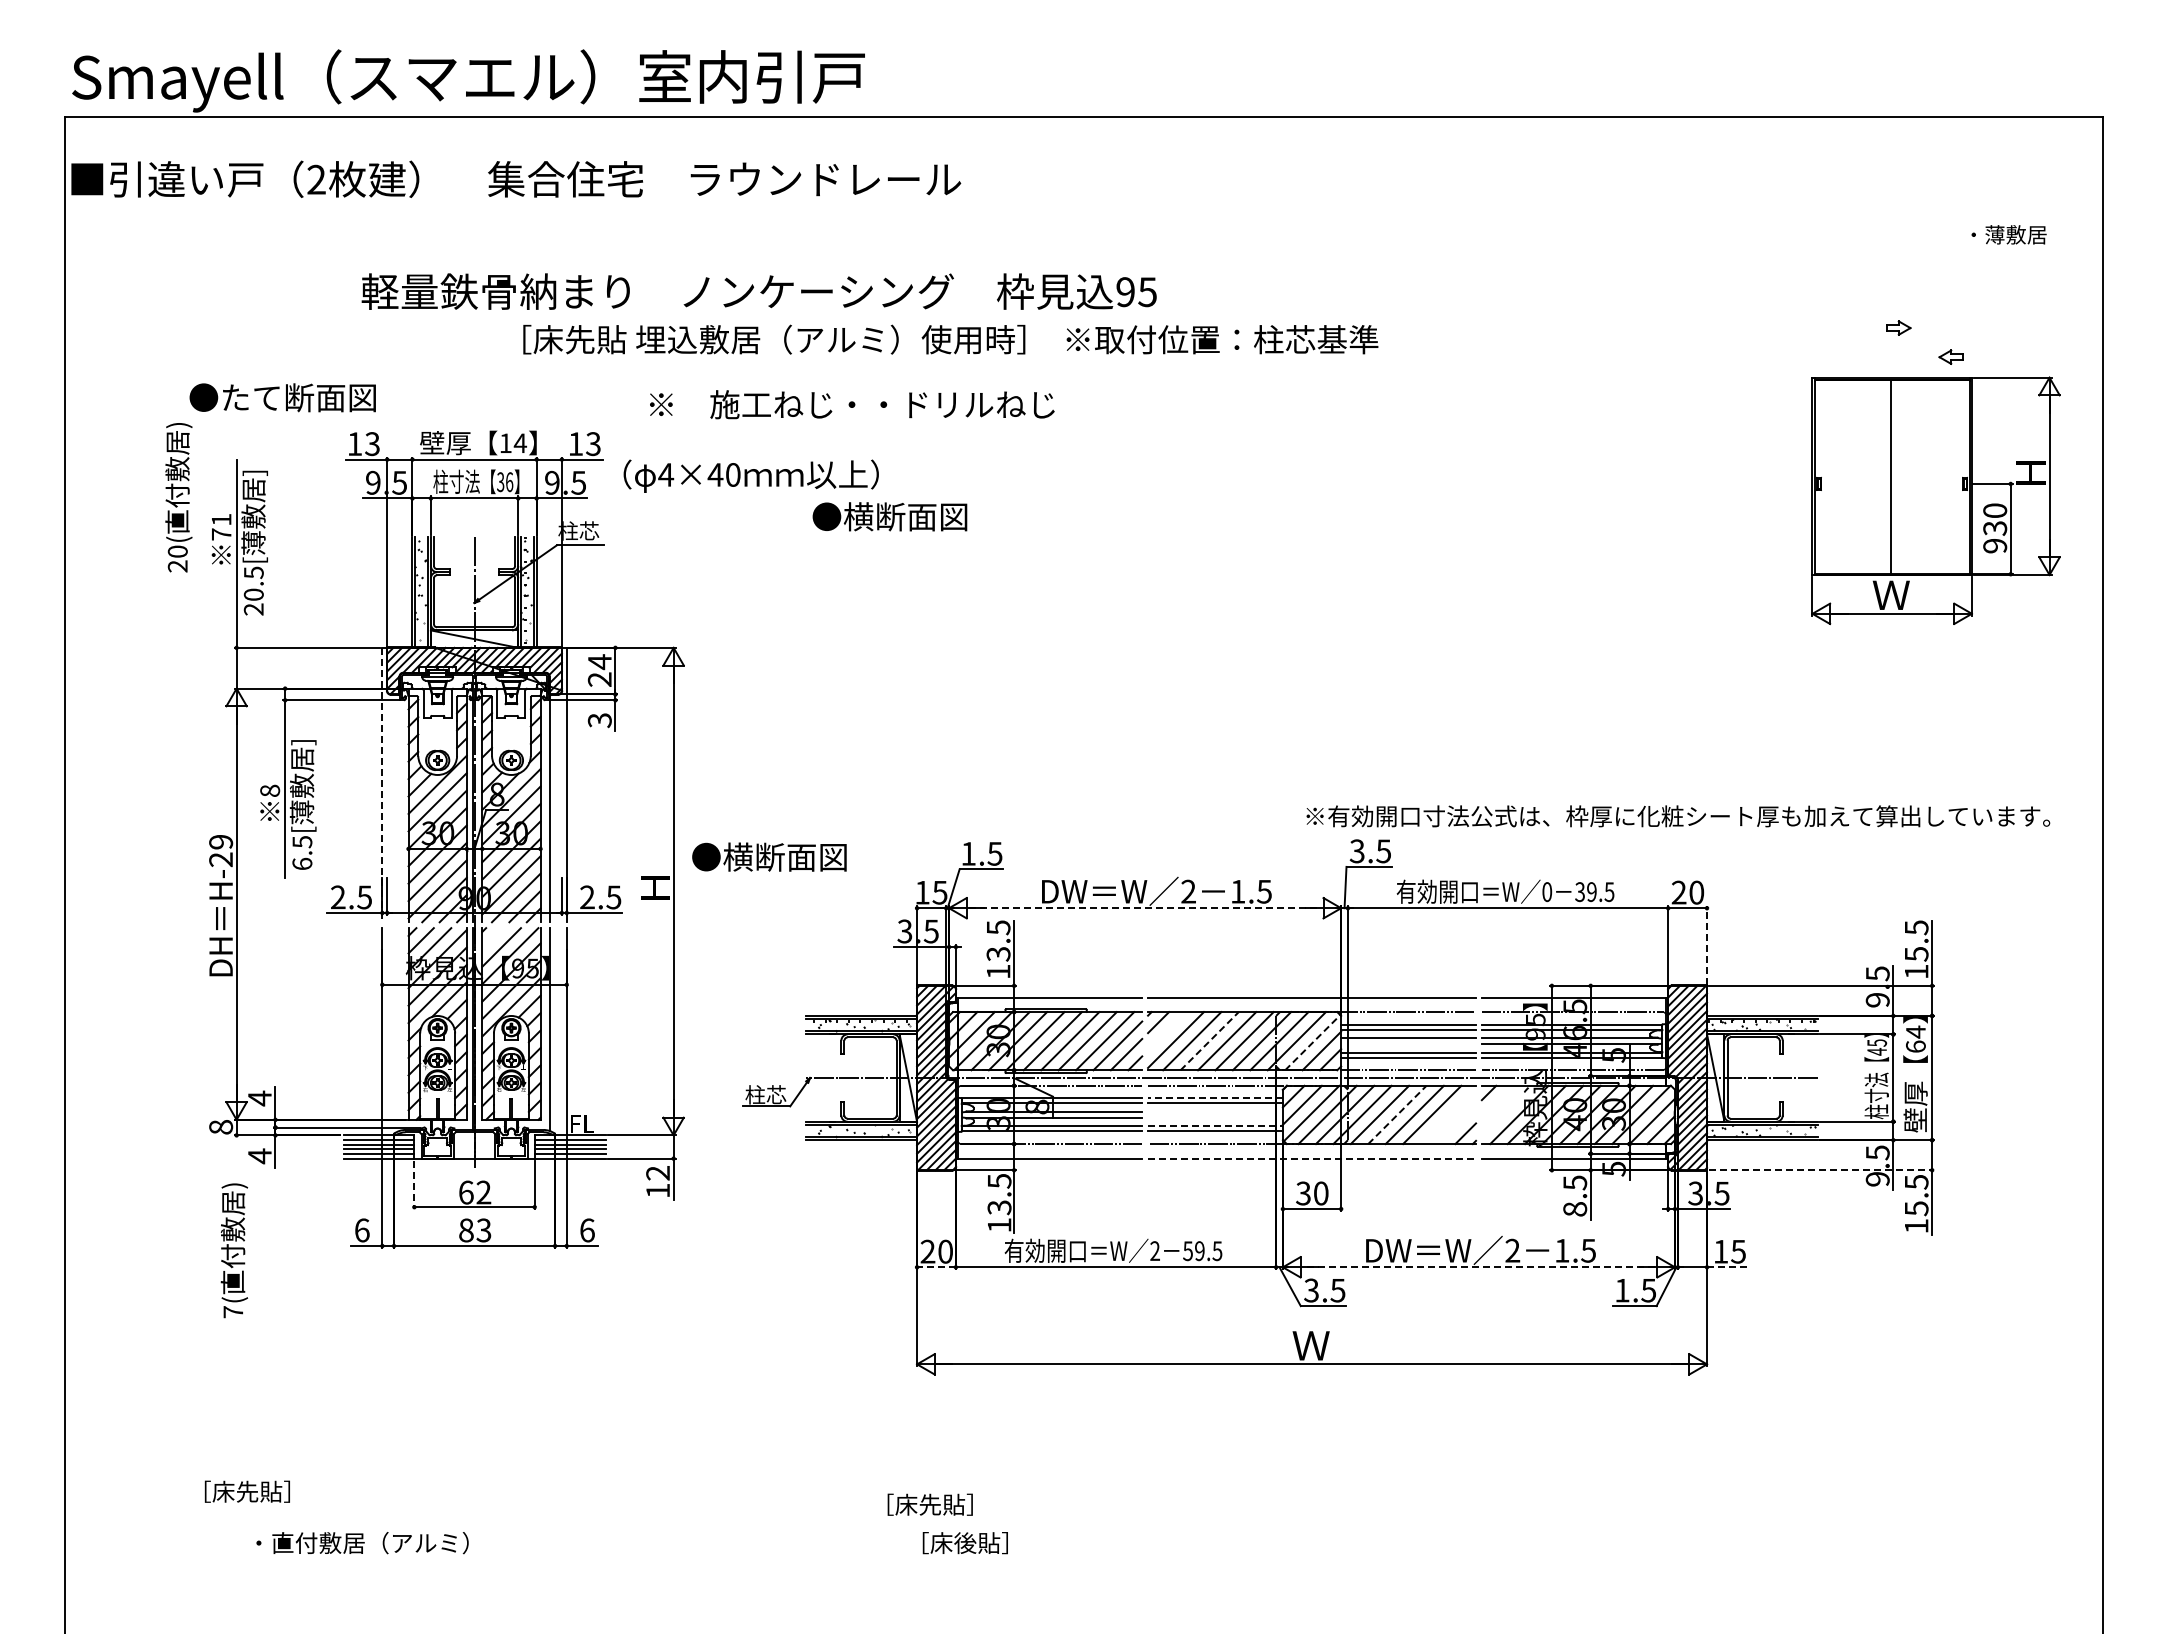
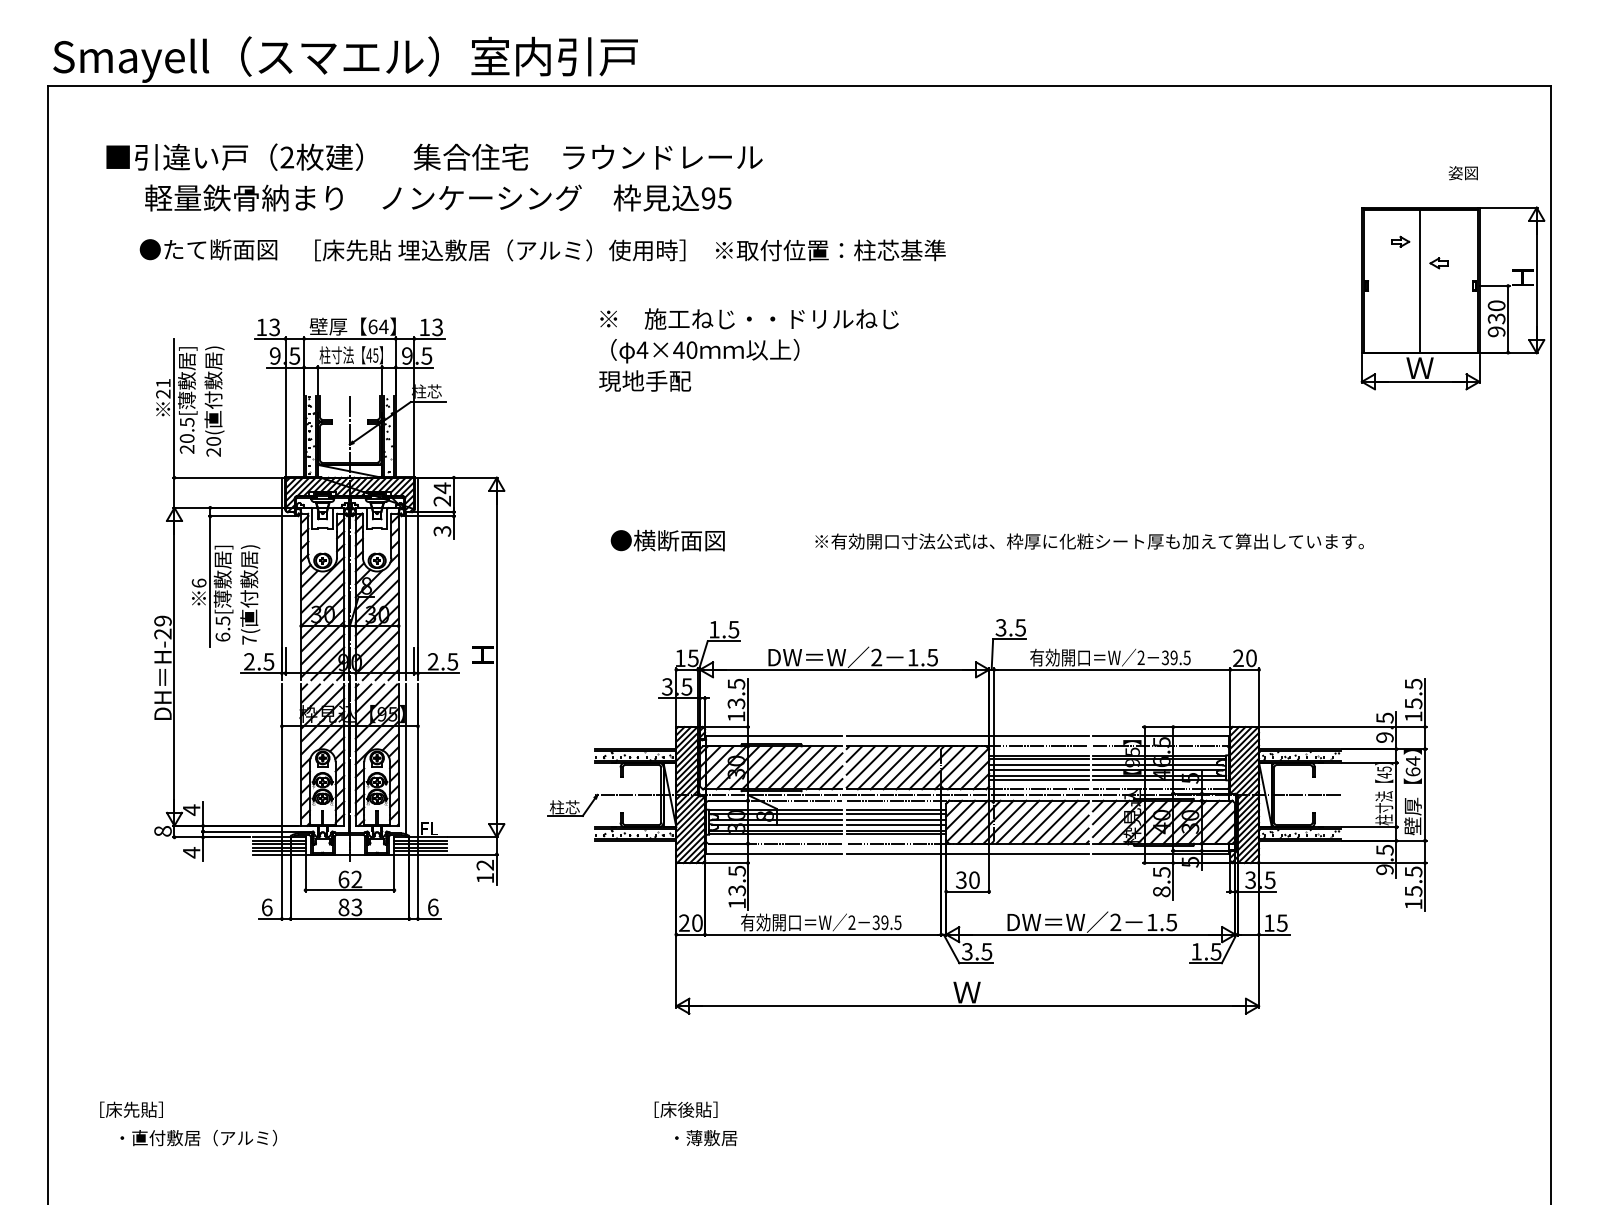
text: (516, 178) -> (434, 156), moved
text: (2005, 234) -> (1479, 172), ・薄敷居 -> 姿図
text: (758, 291) -> (437, 197), moved
text: (950, 339) -> (630, 250), moved
text: (282, 397) -> (208, 249), moved
text: (852, 404) -> (749, 318), moved
text: (505, 443) -> (372, 327), 14 -> 64
text: (750, 475) -> (704, 350), moved
text: (504, 482) -> (372, 355), 36 -> 45
text: (178, 497) -> (214, 401), moved
part: (1935, 500) -> (1452, 298), moved
text: (889, 516) -> (656, 380), ●横断面図 -> 現地手配
text: (221, 534) -> (163, 394), 71 -> 21
line: (382, 785) -> (282, 579), dashed -> solid
text: (269, 790) -> (198, 582), 8 -> 6
text: (1678, 816) -> (1089, 541), moved
text: (769, 856) -> (667, 540), moved
text: (1547, 892) -> (1141, 658), 0 -> 2
line: (1145, 908) -> (844, 669), dashed -> solid
line: (492, 938) -> (363, 692), added
line: (1707, 945) -> (1259, 697), dashed -> solid
line: (1167, 1031) -> (861, 760), added
line: (1210, 1040) -> (892, 767), dashed -> solid
line: (1313, 1042) -> (968, 768), dashed -> solid
line: (1408, 1044) -> (1038, 770), added
line: (1214, 1098) -> (895, 810), dashed -> solid
line: (1497, 1101) -> (1104, 812), added
line: (1506, 1110) -> (1111, 818), added
line: (1215, 1111) -> (896, 819), added
line: (1397, 1114) -> (1030, 821), dashed -> solid
line: (1448, 1116) -> (1068, 823), added
line: (1215, 1118) -> (896, 824), added
line: (1456, 1124) -> (1074, 829), added
line: (1215, 1126) -> (896, 830), dashed -> solid
line: (1312, 1158) -> (968, 854), dashed -> solid
line: (1821, 1170) -> (1343, 863), dashed -> solid
line: (414, 1185) -> (305, 874), dashed -> solid
text: (233, 1250) -> (249, 594), moved
text: (1187, 1250) -> (875, 922), 59.5 -> 39.5
line: (935, 1267) -> (689, 934), dashed -> solid
line: (1478, 1267) -> (1090, 934), dashed -> solid
line: (1727, 1267) -> (1274, 934), dashed -> solid
text: (246, 1491) -> (130, 1109), moved
text: (930, 1504) -> (686, 1109), ［床先貼］ -> ［床後貼］
text: (362, 1543) -> (198, 1138), moved
text: (961, 1543) -> (709, 1138), ［床後貼］ -> ・薄敷居

